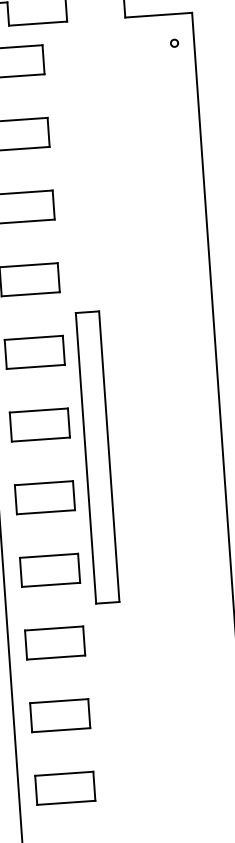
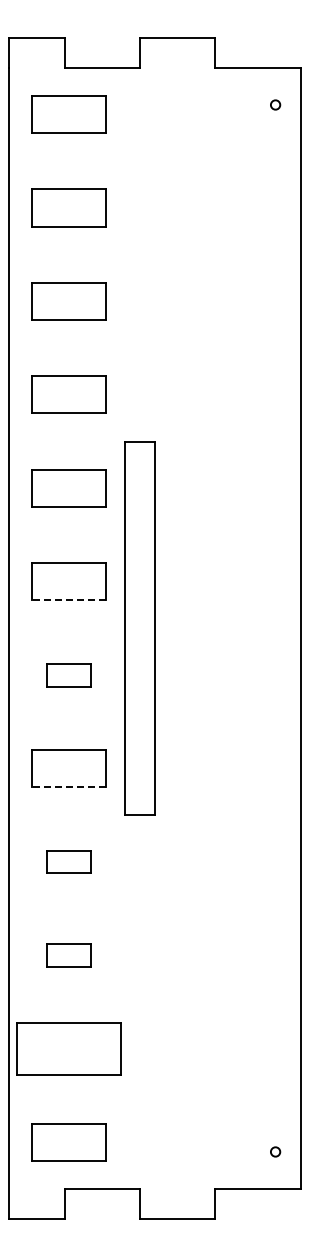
line: (40, 439) -> (68, 600), solid -> dashed
part: (44, 497) -> (68, 675), size x0.6
line: (50, 584) -> (68, 787), solid -> dashed
part: (54, 642) -> (68, 861), size x0.6
part: (59, 715) -> (68, 955), size x0.6
part: (64, 787) -> (68, 1048), size x1.4

